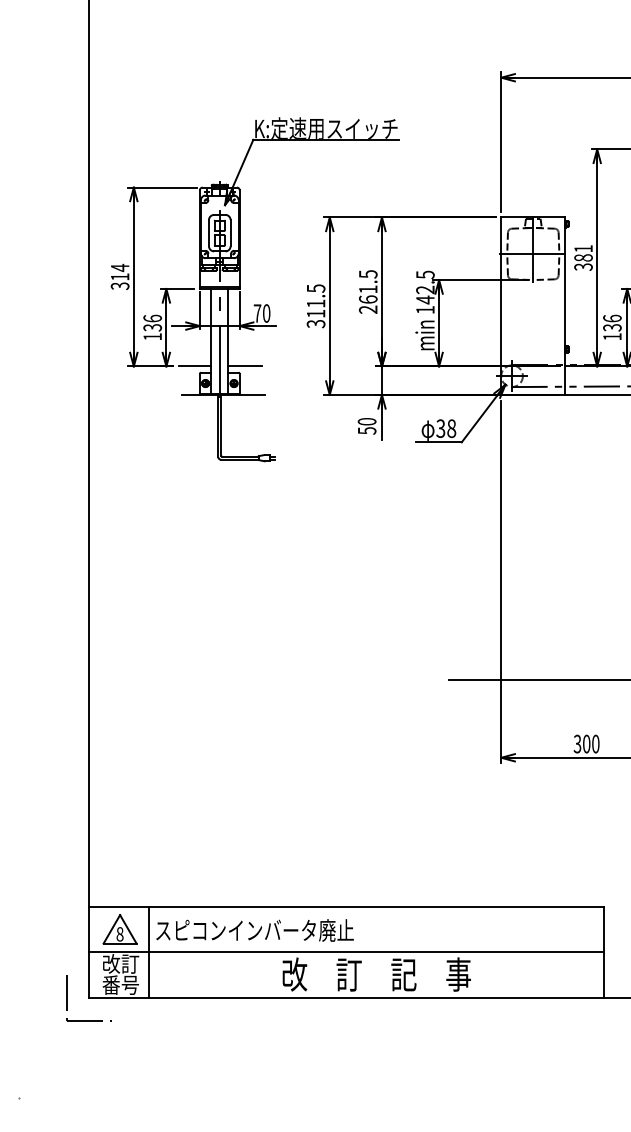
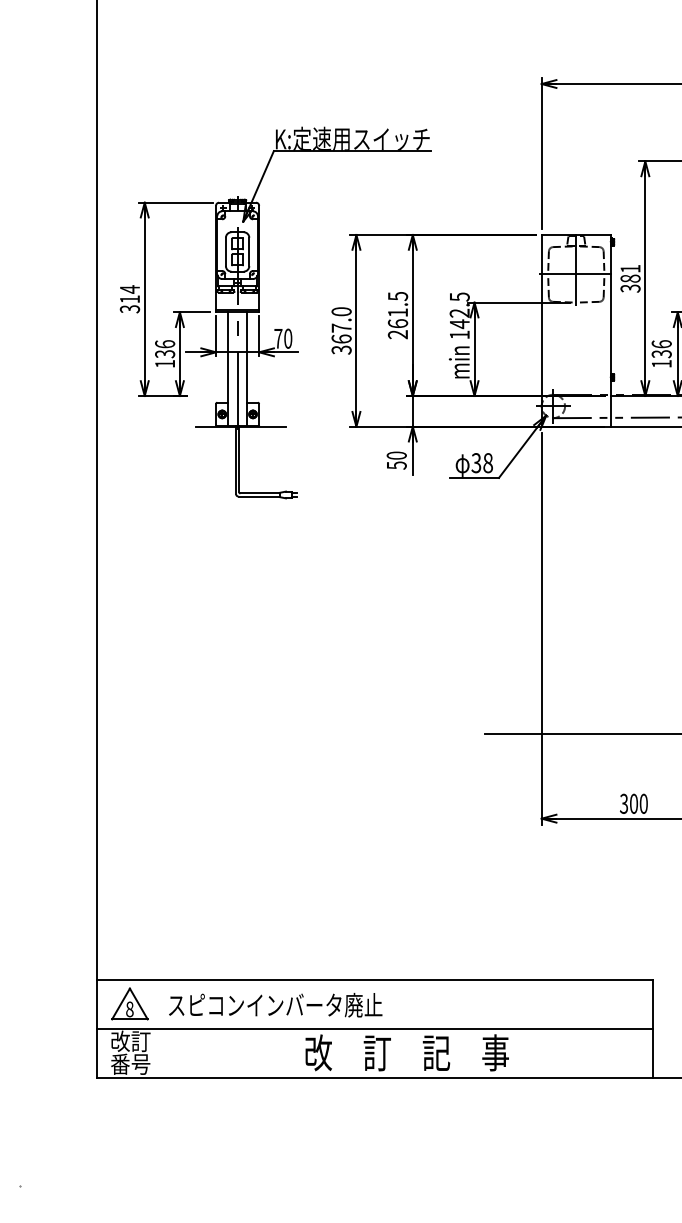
text: (315, 301) -> (341, 325), 311.5 -> 367.0
line: (194, 366) -> (210, 395), removed
line: (244, 366) -> (264, 395), removed
line: (148, 952) -> (160, 1028), removed
part: (66, 998) -> (72, 1078), removed

